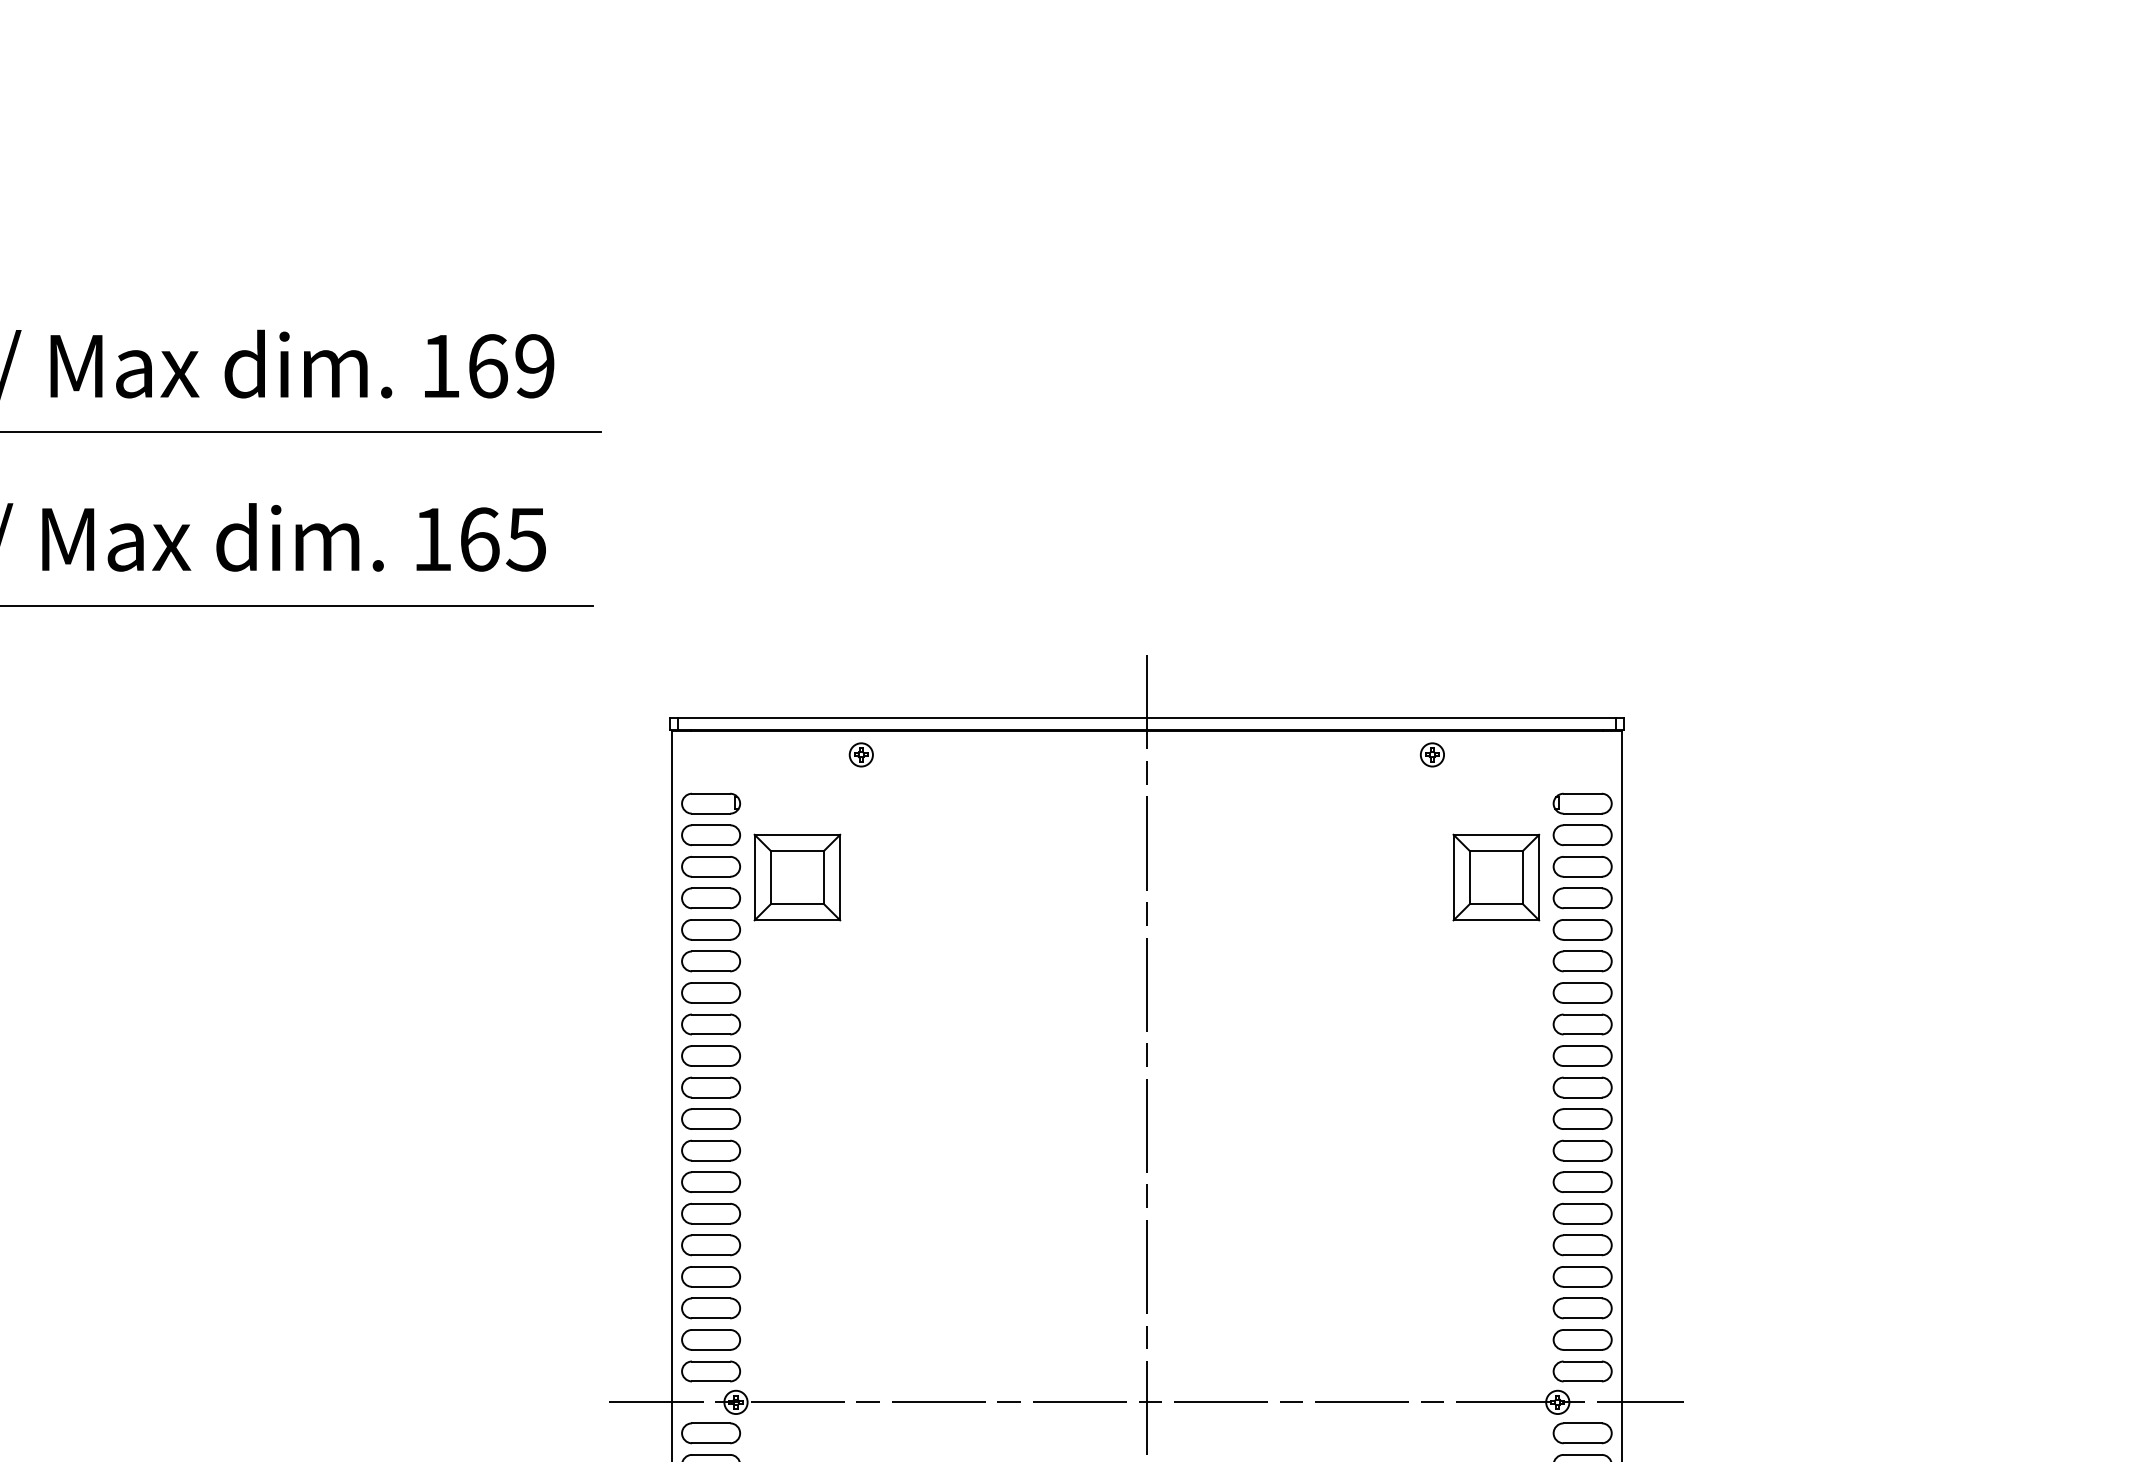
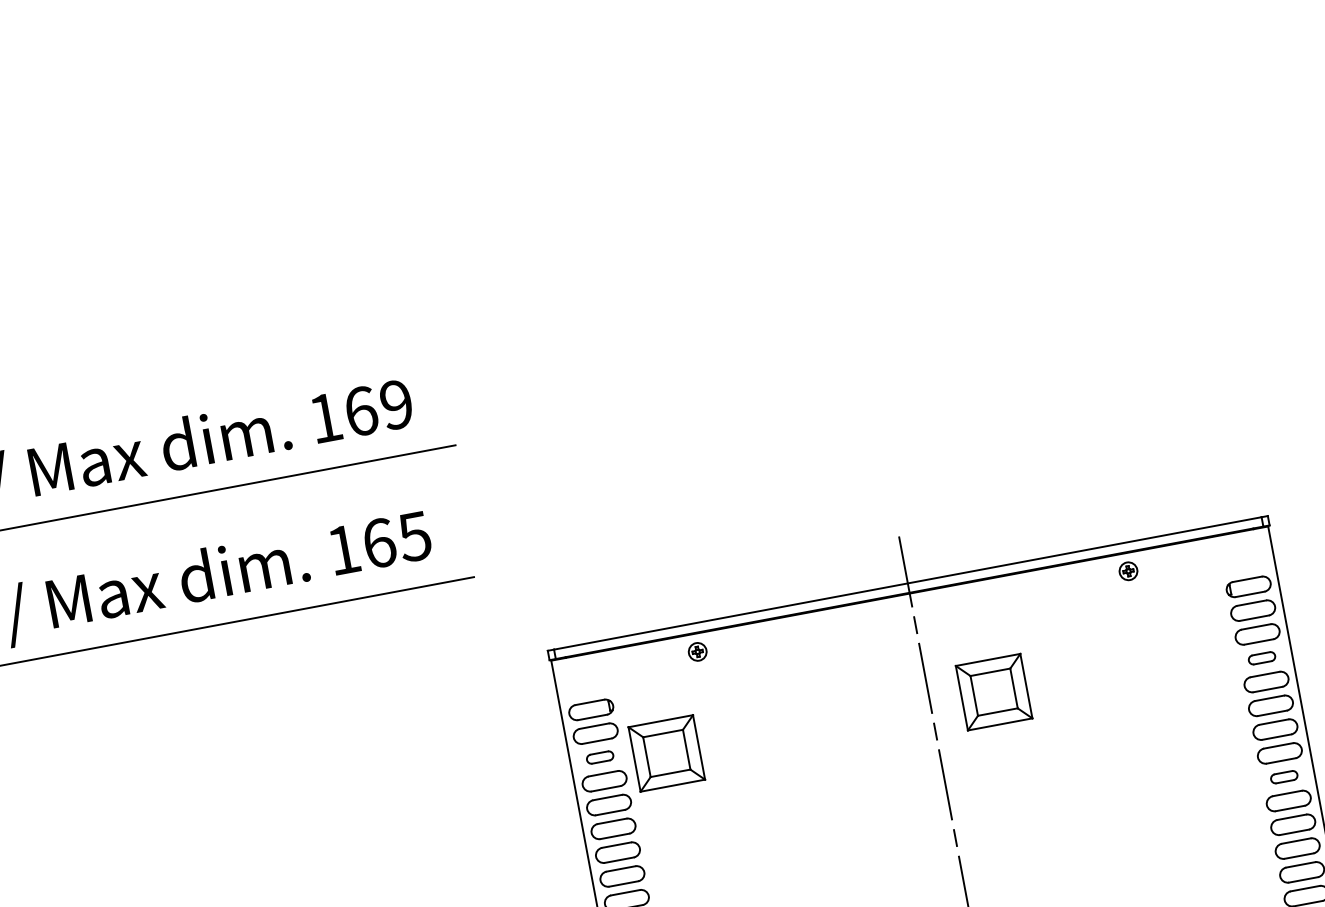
part: (710, 866) -> (599, 757), size x0.6
part: (1496, 877) -> (994, 692), moved
part: (1582, 898) -> (1261, 658), size x0.6
part: (1582, 1055) -> (1284, 776), size x0.6

